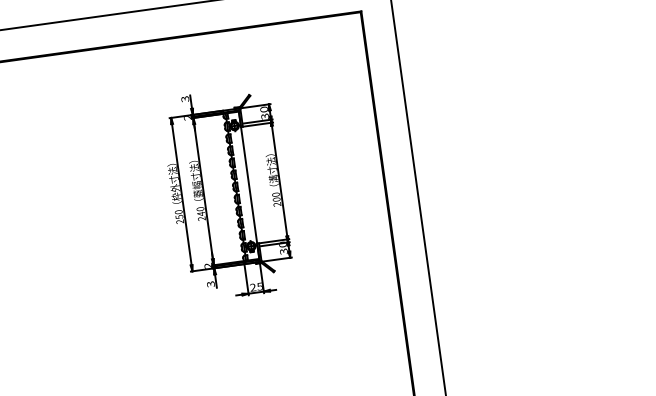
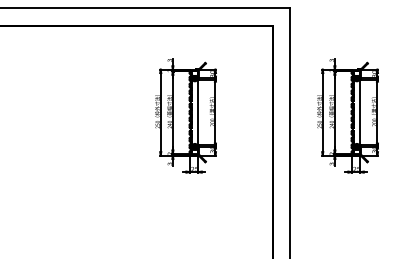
part: (516, 153) -> (347, 115), added

